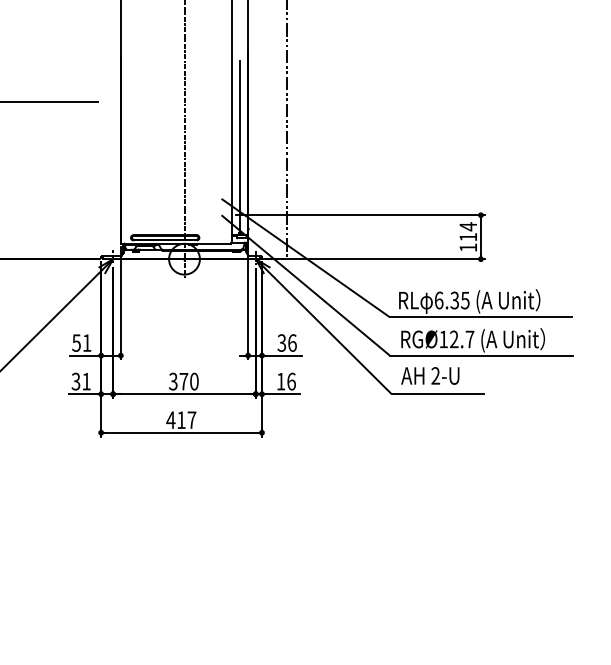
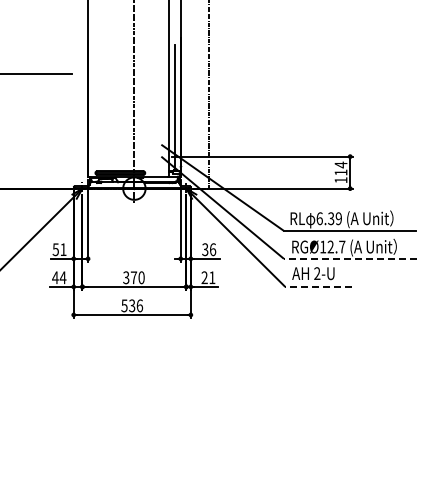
text: (464, 300) -> (338, 218), 6.35 -> 6.39
line: (481, 355) -> (350, 258), solid -> dashed
text: (81, 381) -> (59, 277), 31 -> 44
text: (286, 381) -> (208, 277), 16 -> 21
line: (437, 393) -> (318, 286), solid -> dashed
text: (181, 419) -> (132, 305), 417 -> 536

